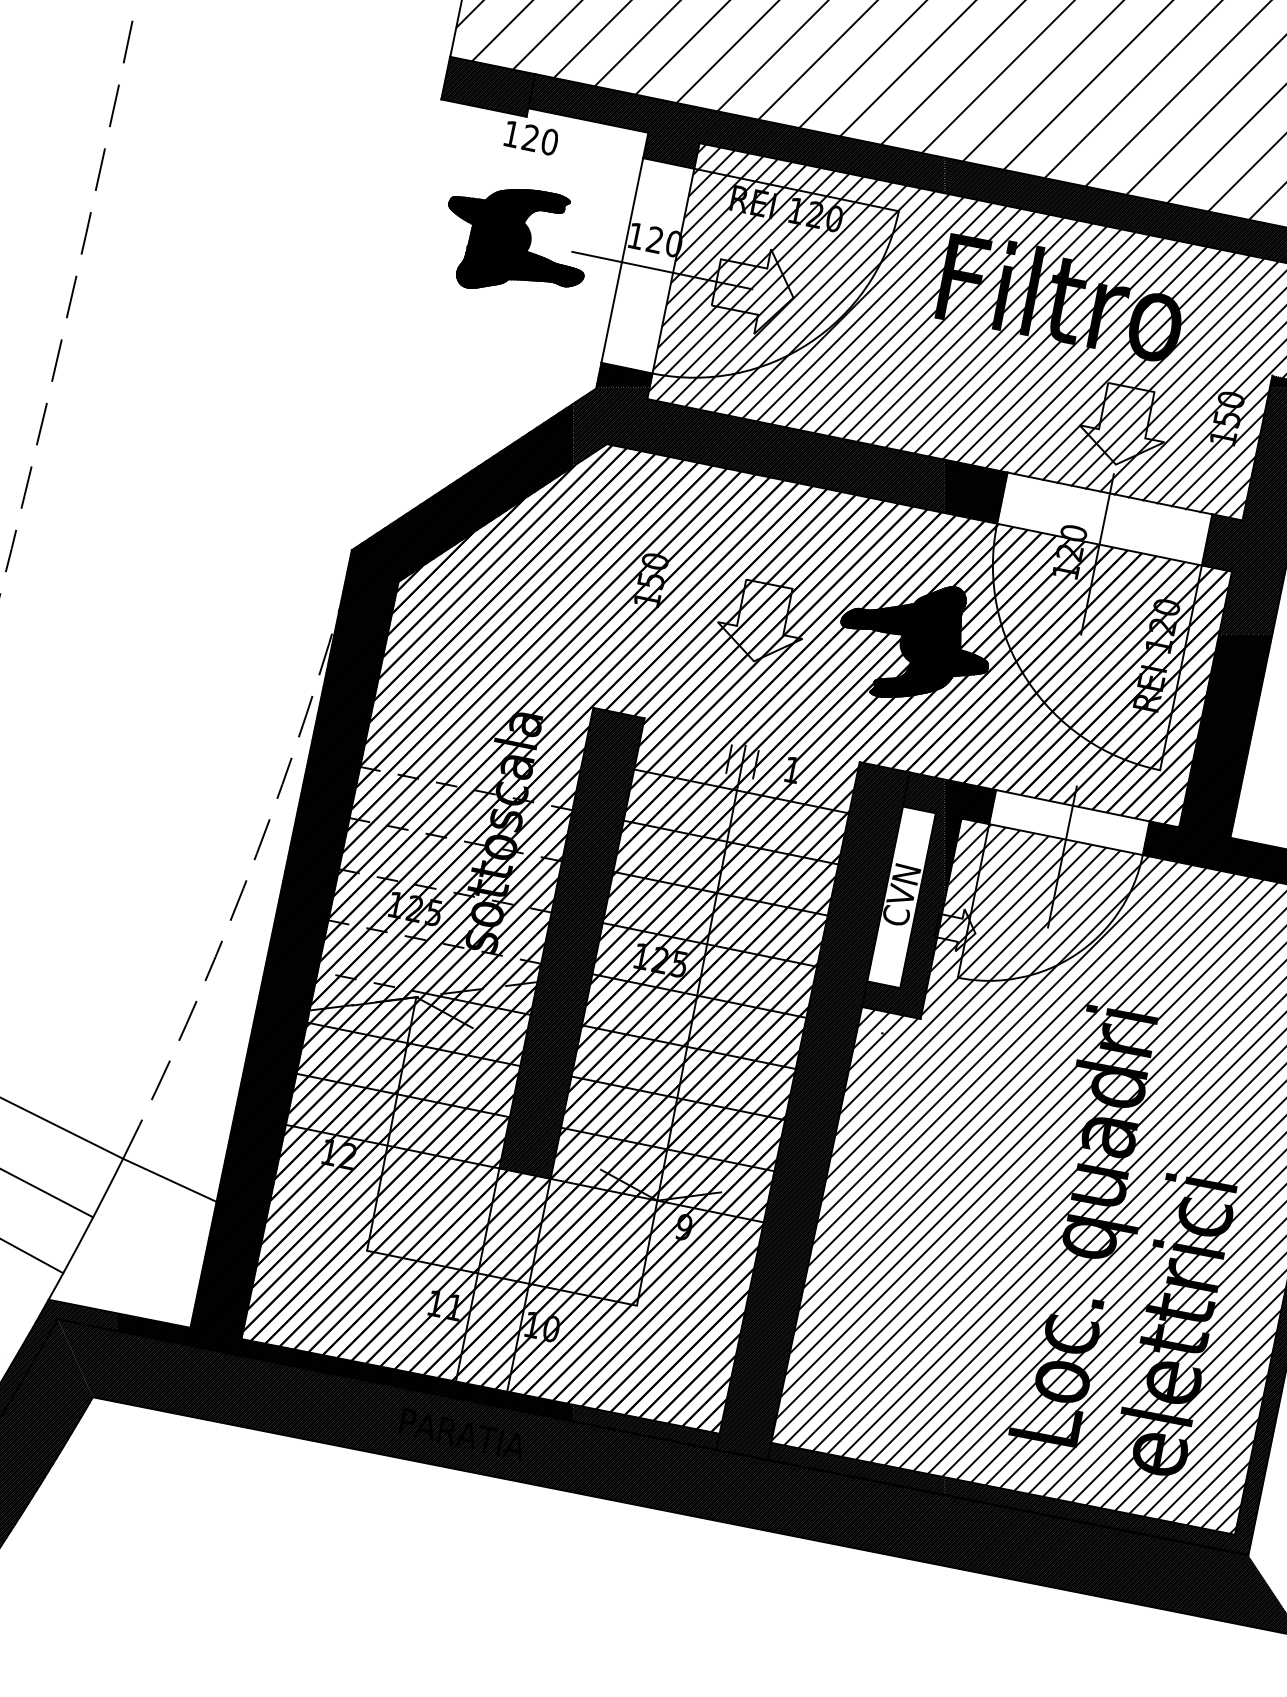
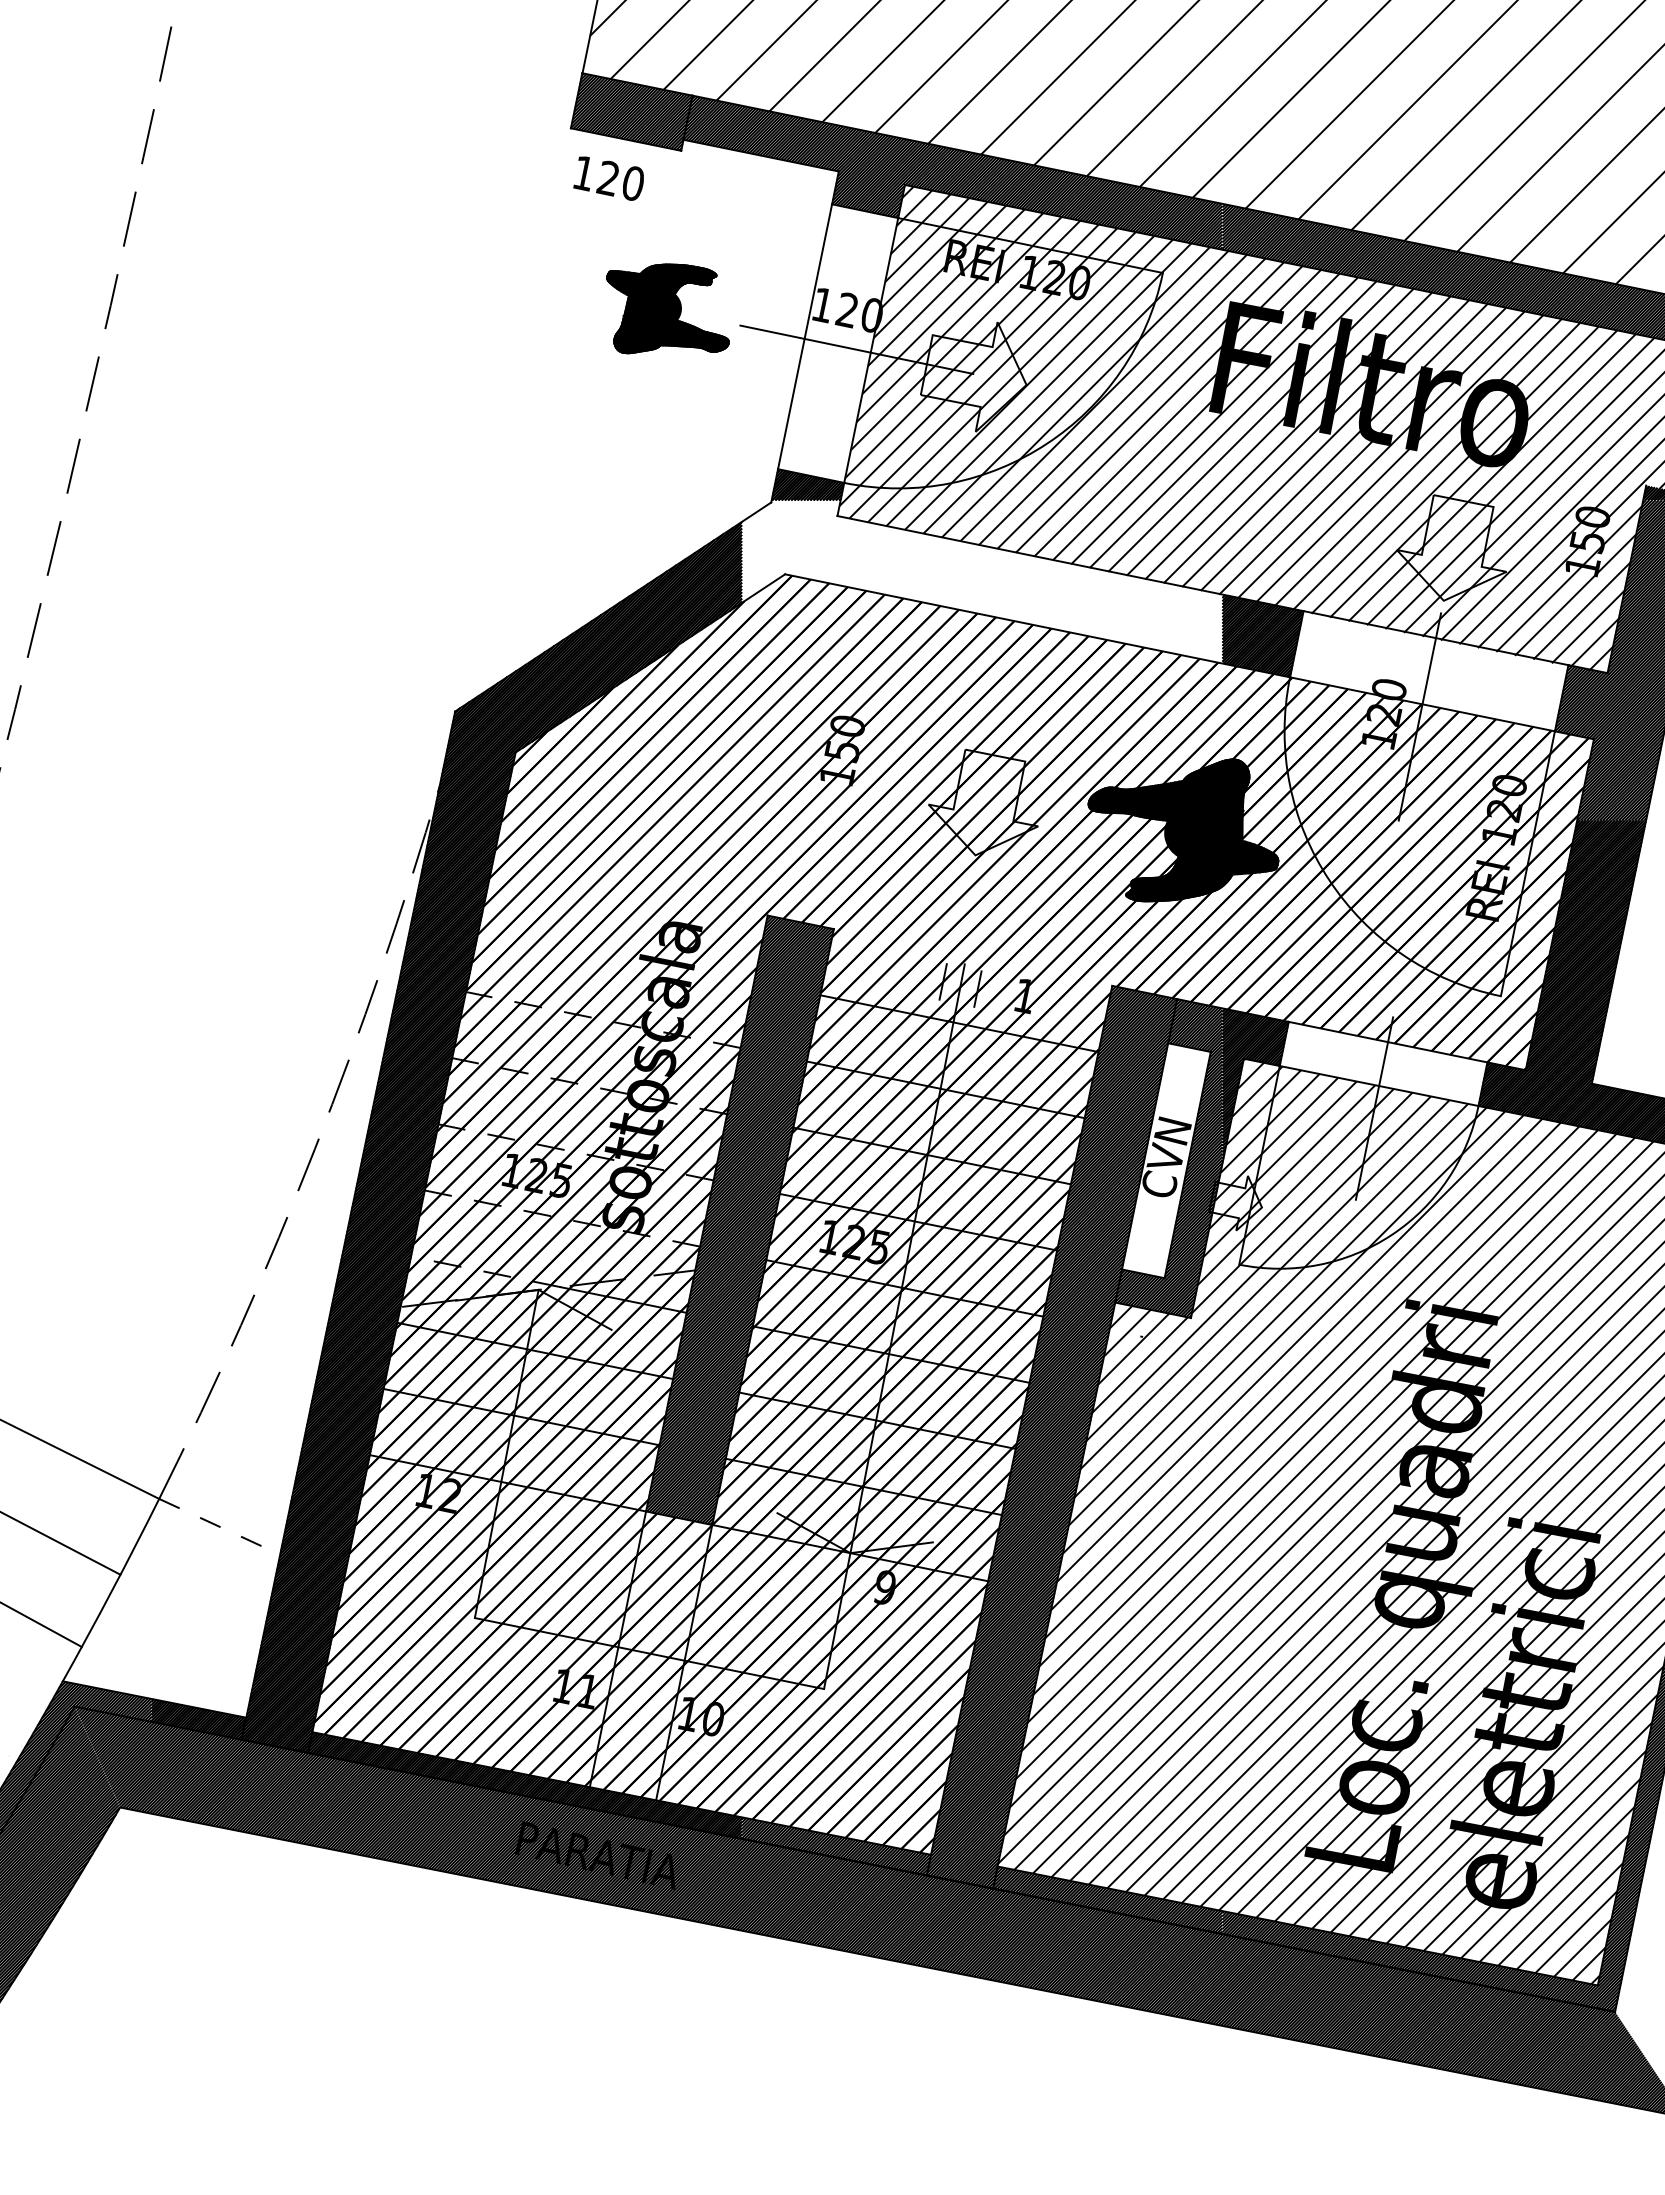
text: (530, 138) -> (608, 178), moved
part: (515, 238) -> (667, 308), size x0.7
hatch: (758, 449) -> (981, 581), removed
line: (169, 1180) -> (219, 1526), solid -> dashed

